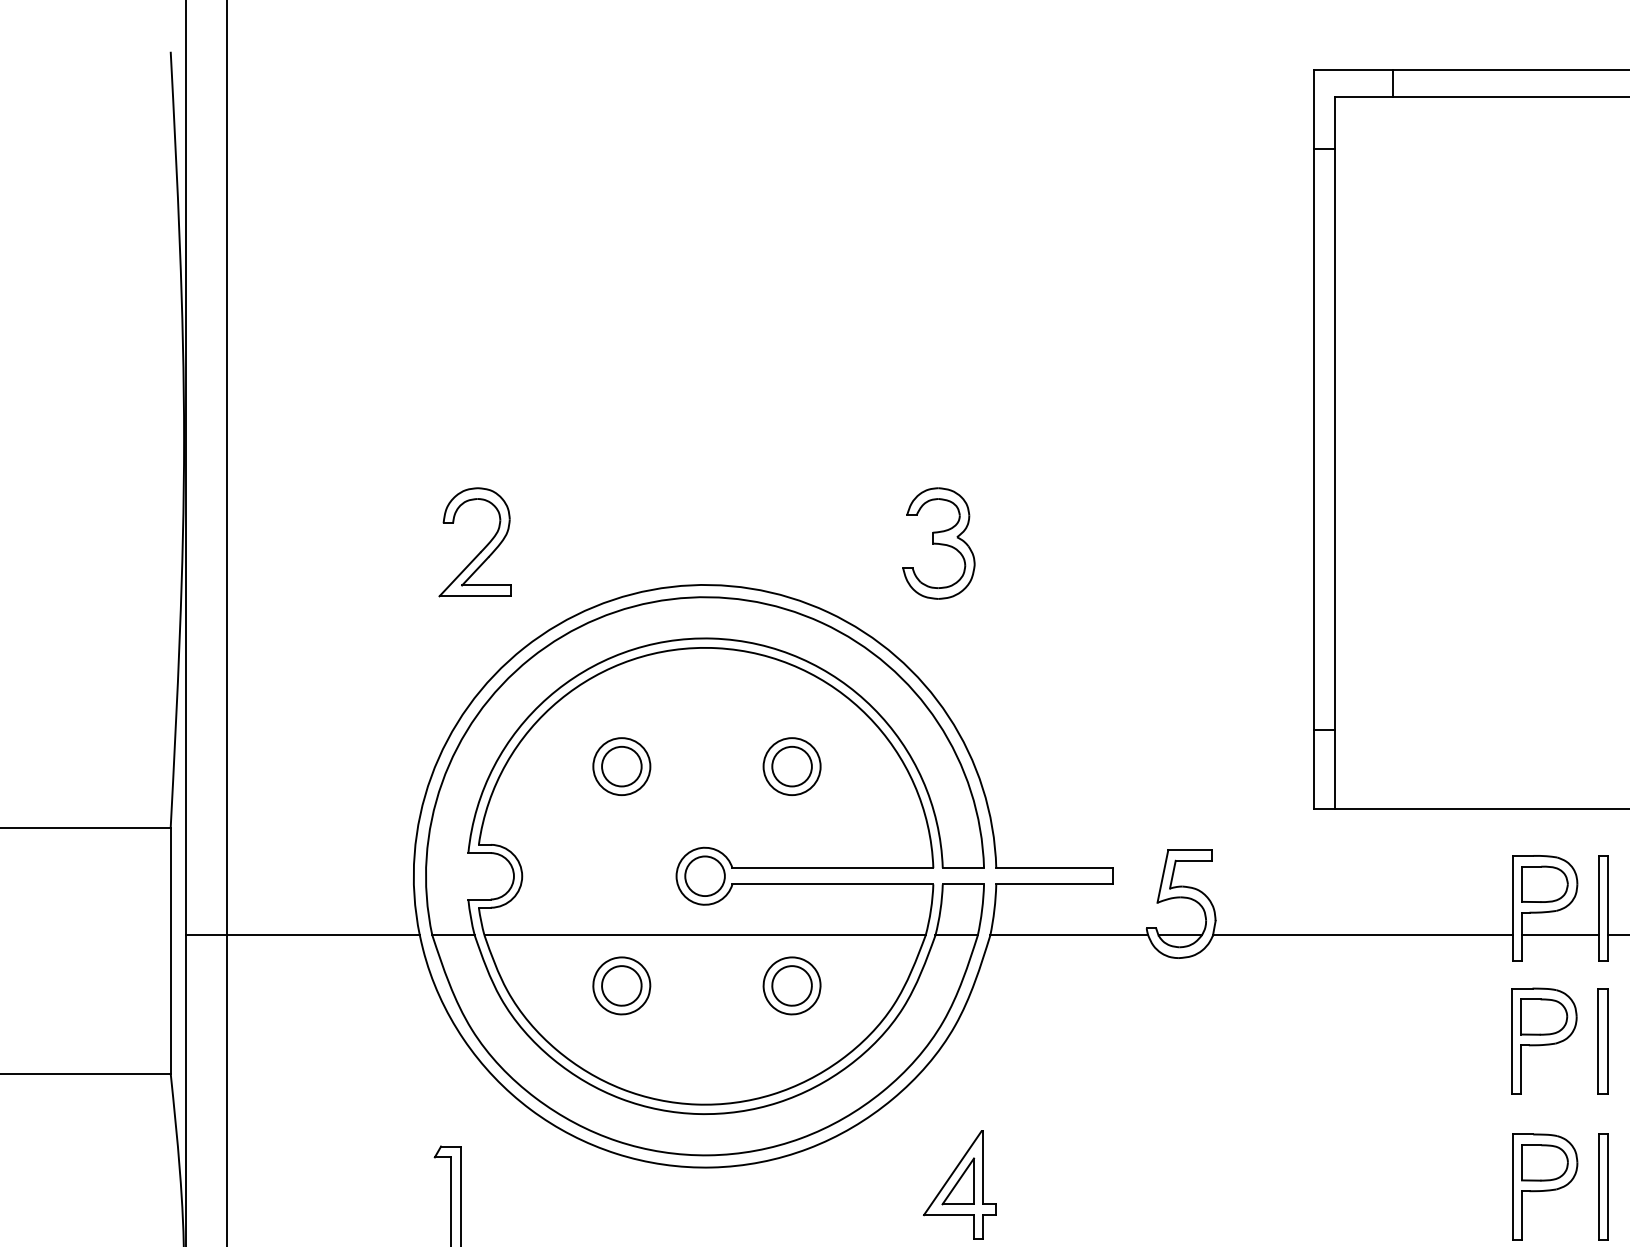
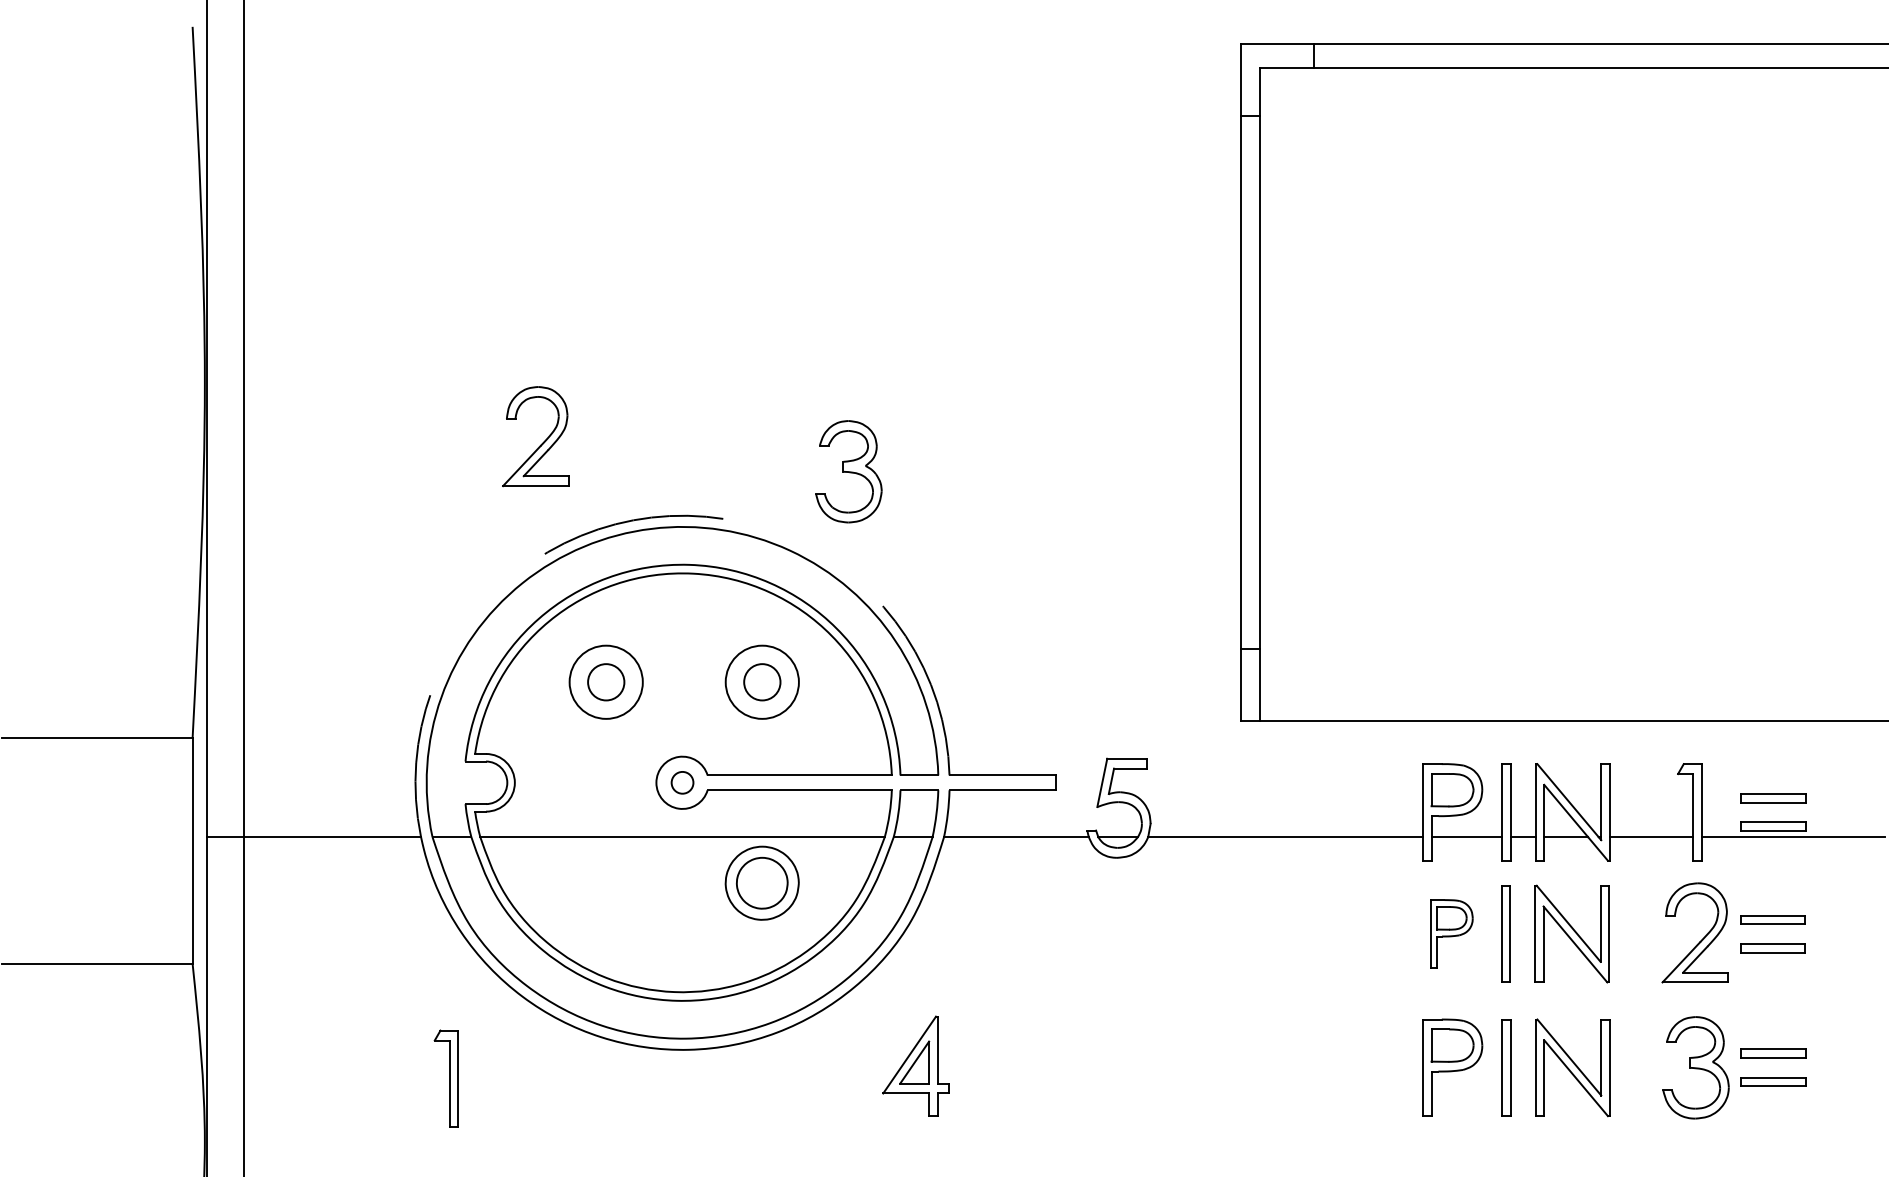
part: (938, 543) -> (848, 471), moved
part: (482, 548) -> (542, 442), moved
arc: (671, 586) -> (651, 517), solid -> dashed
circle: (622, 766) -> (606, 682), size x1.4
circle: (792, 766) -> (762, 682), size x1.4
circle: (705, 875) -> (682, 782), size x0.6
part: (622, 986) -> (606, 883), removed
part: (792, 986) -> (762, 883), size x1.4
part: (1543, 1040) -> (1451, 933), size x0.7

